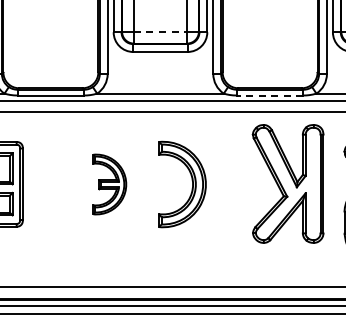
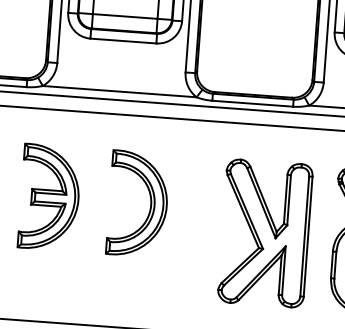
line: (160, 31) -> (125, 16), dashed -> solid
line: (269, 95) -> (252, 103), dashed -> solid
part: (287, 183) -> (264, 232), moved
part: (109, 184) -> (49, 197), size x1.43

